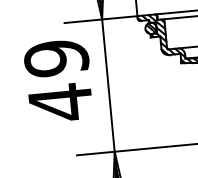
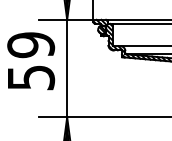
text: (61, 102) -> (31, 77), 49 -> 59

